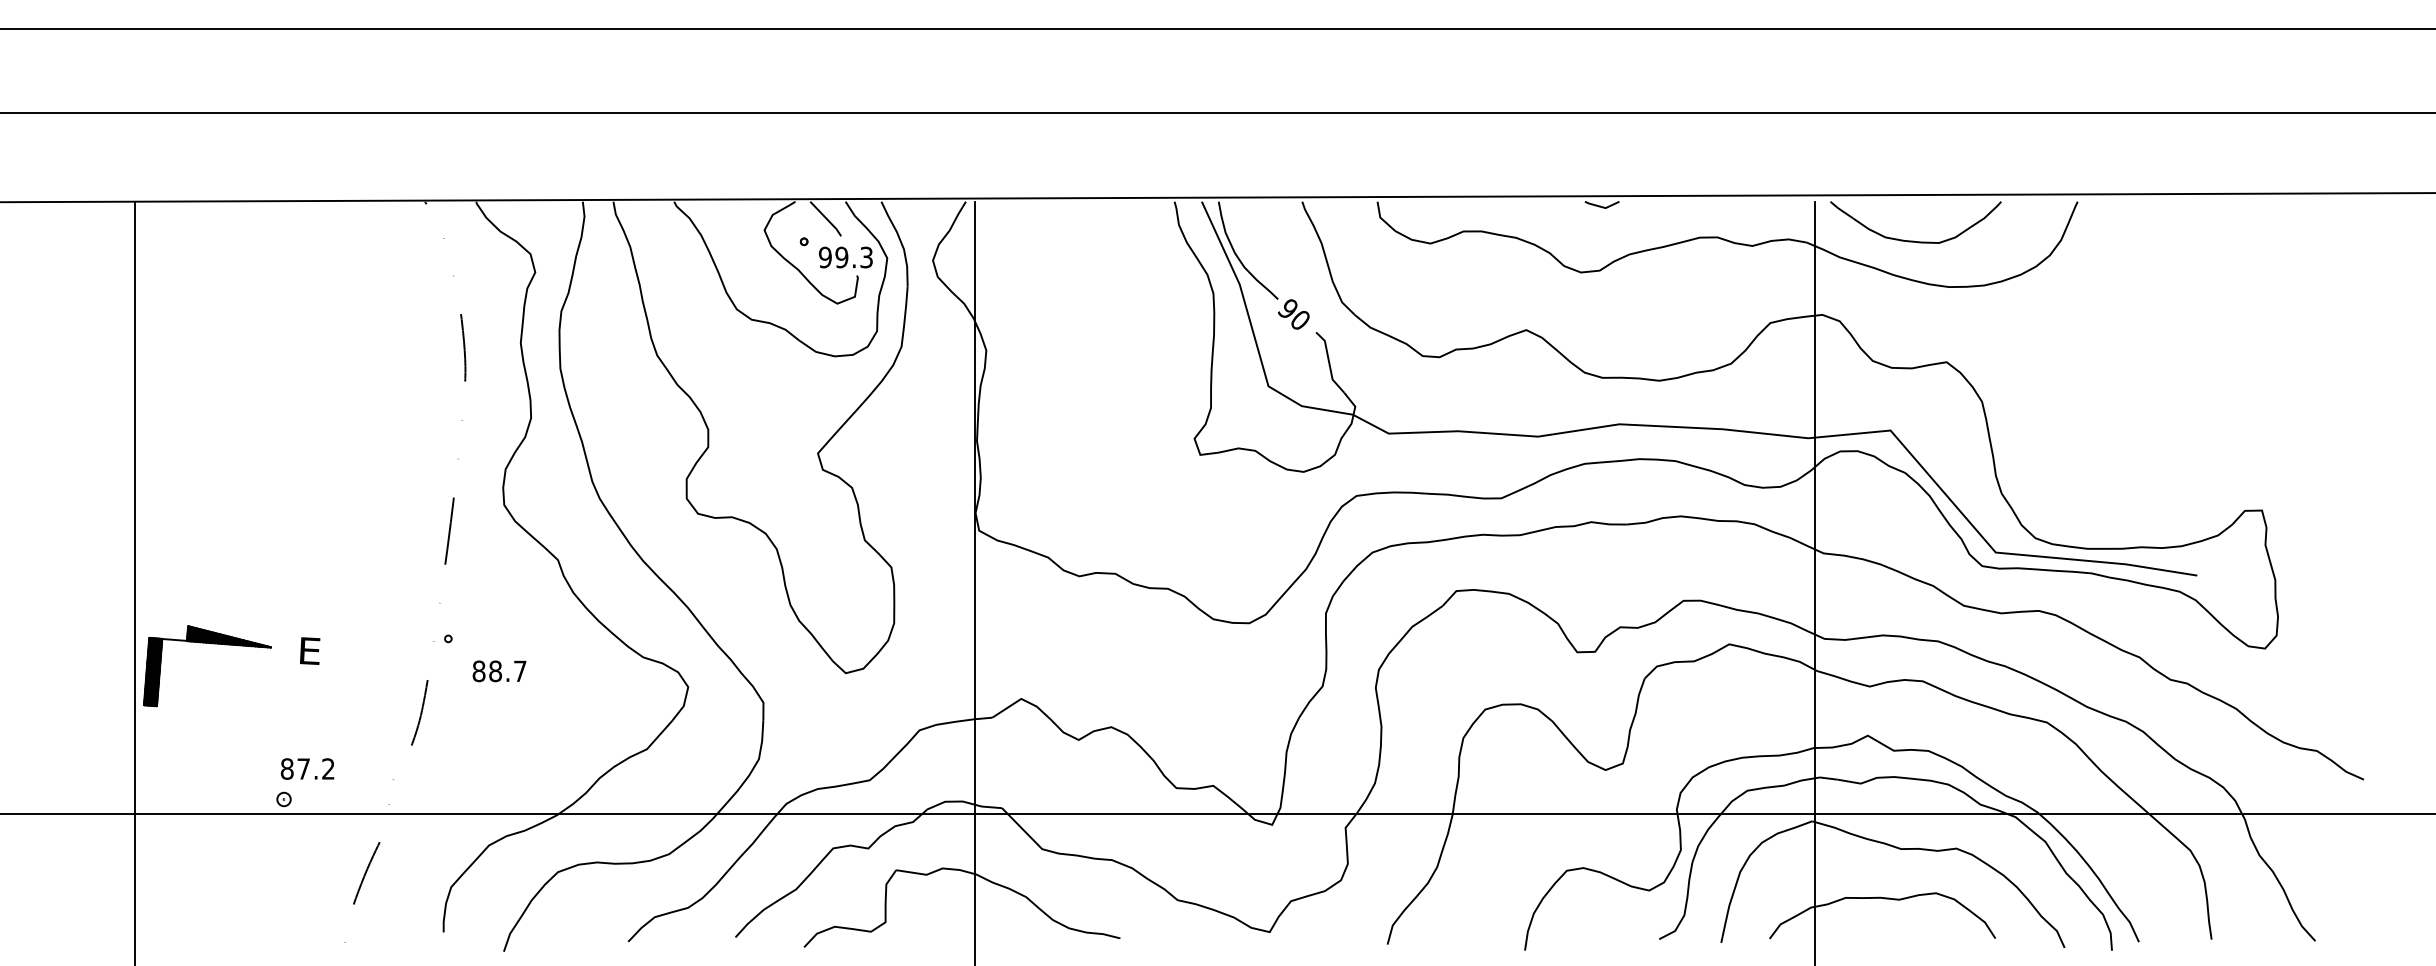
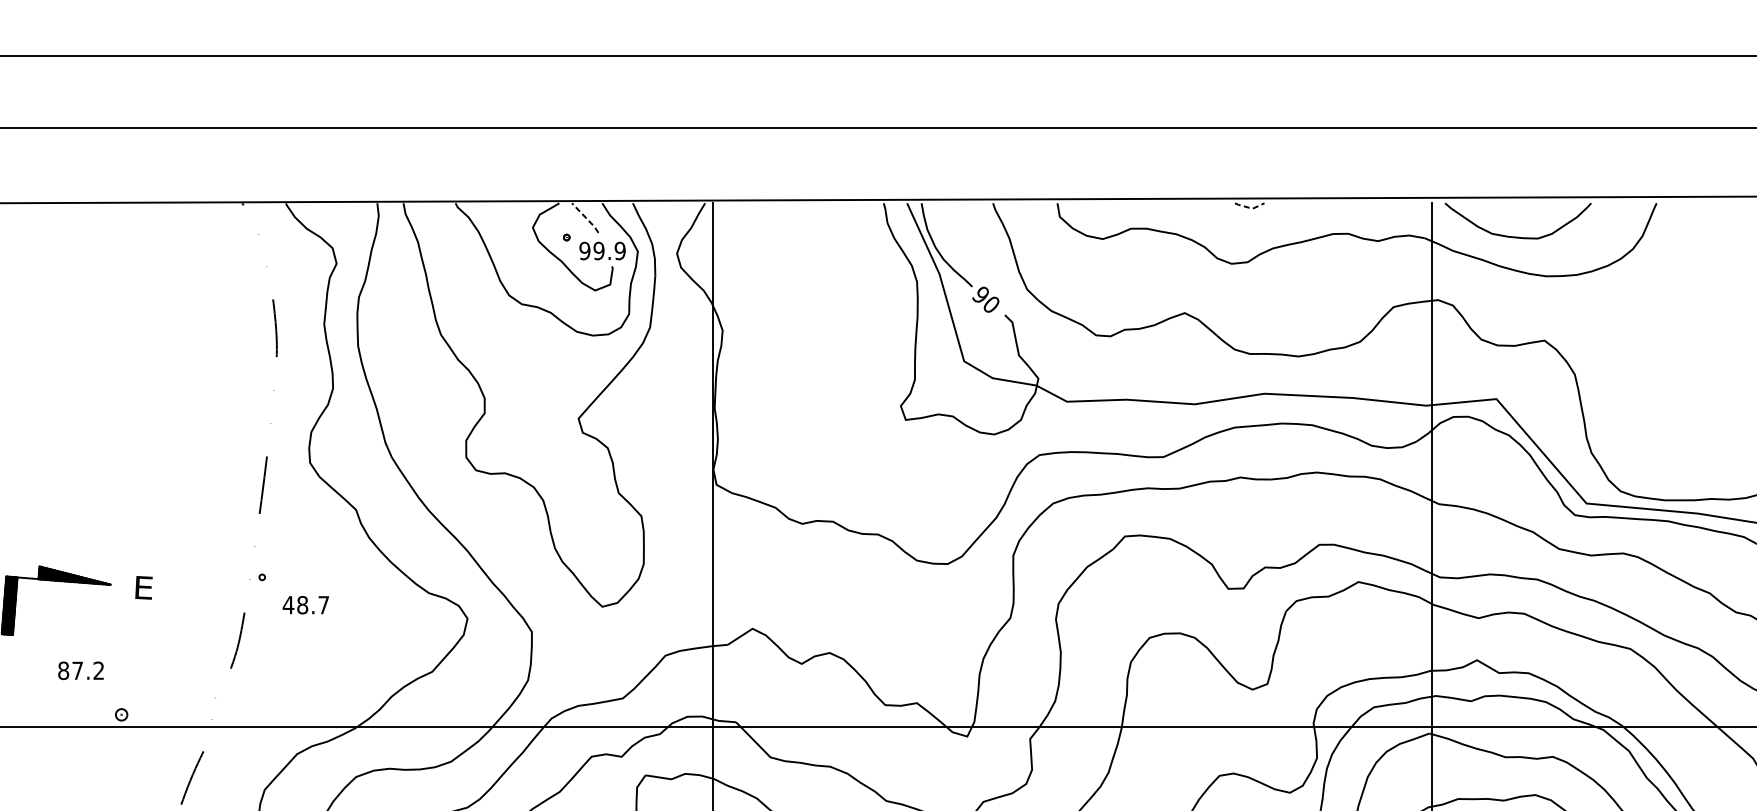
line: (1602, 207) -> (1249, 208), solid -> dashed
line: (826, 219) -> (585, 218), solid -> dashed
text: (866, 257) -> (620, 251), 99.3 -> 99.9
text: (478, 671) -> (288, 605), 88.7 -> 48.7
text: (307, 768) -> (80, 670), moved

